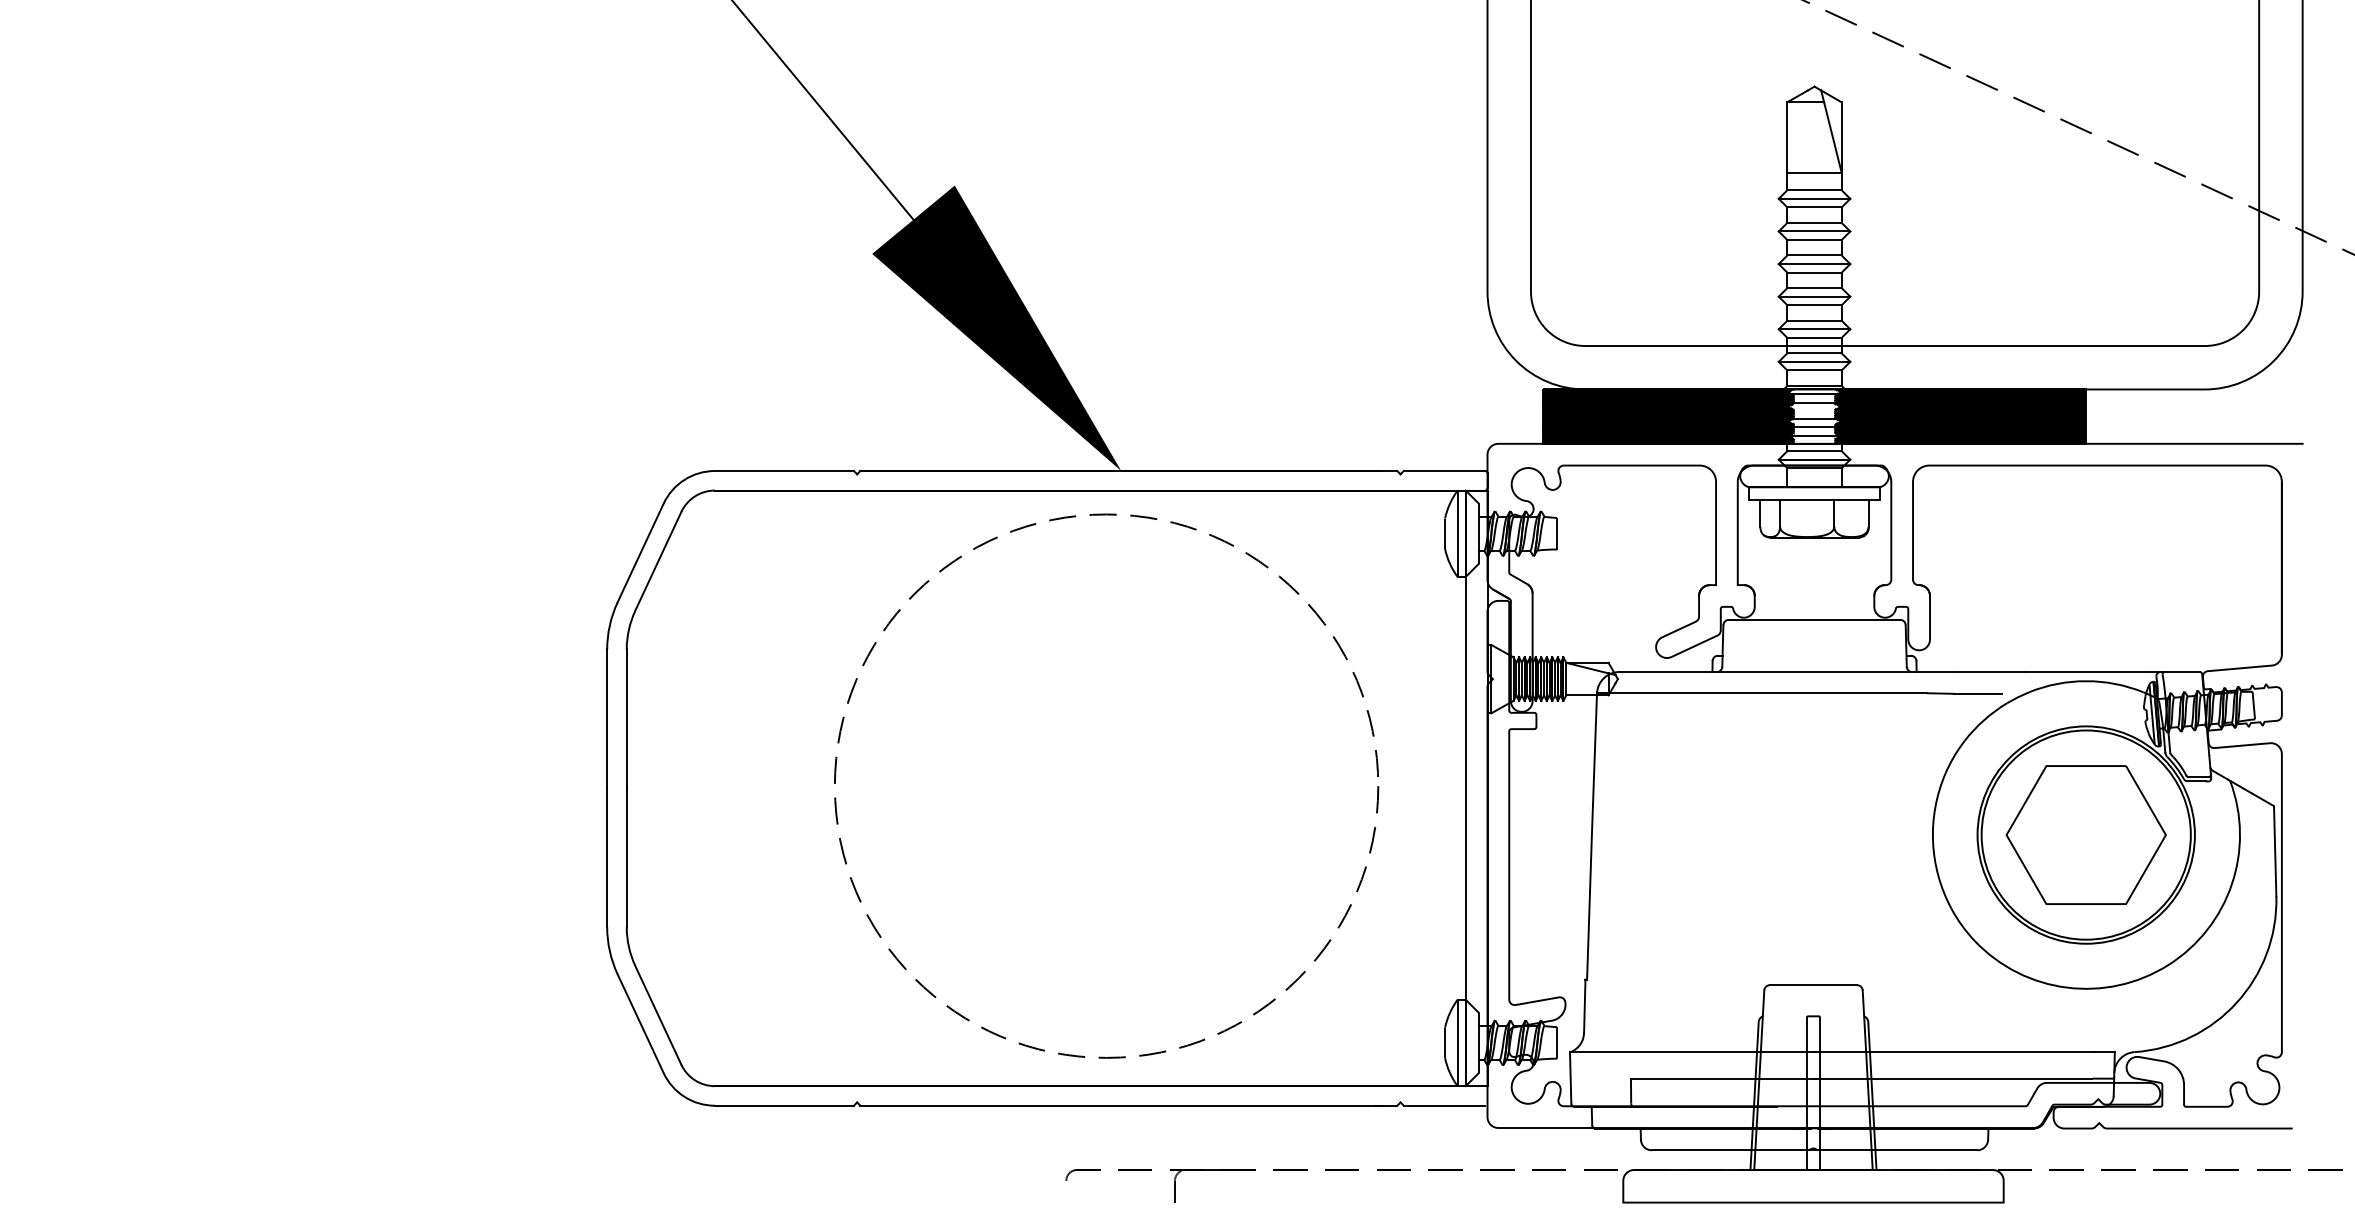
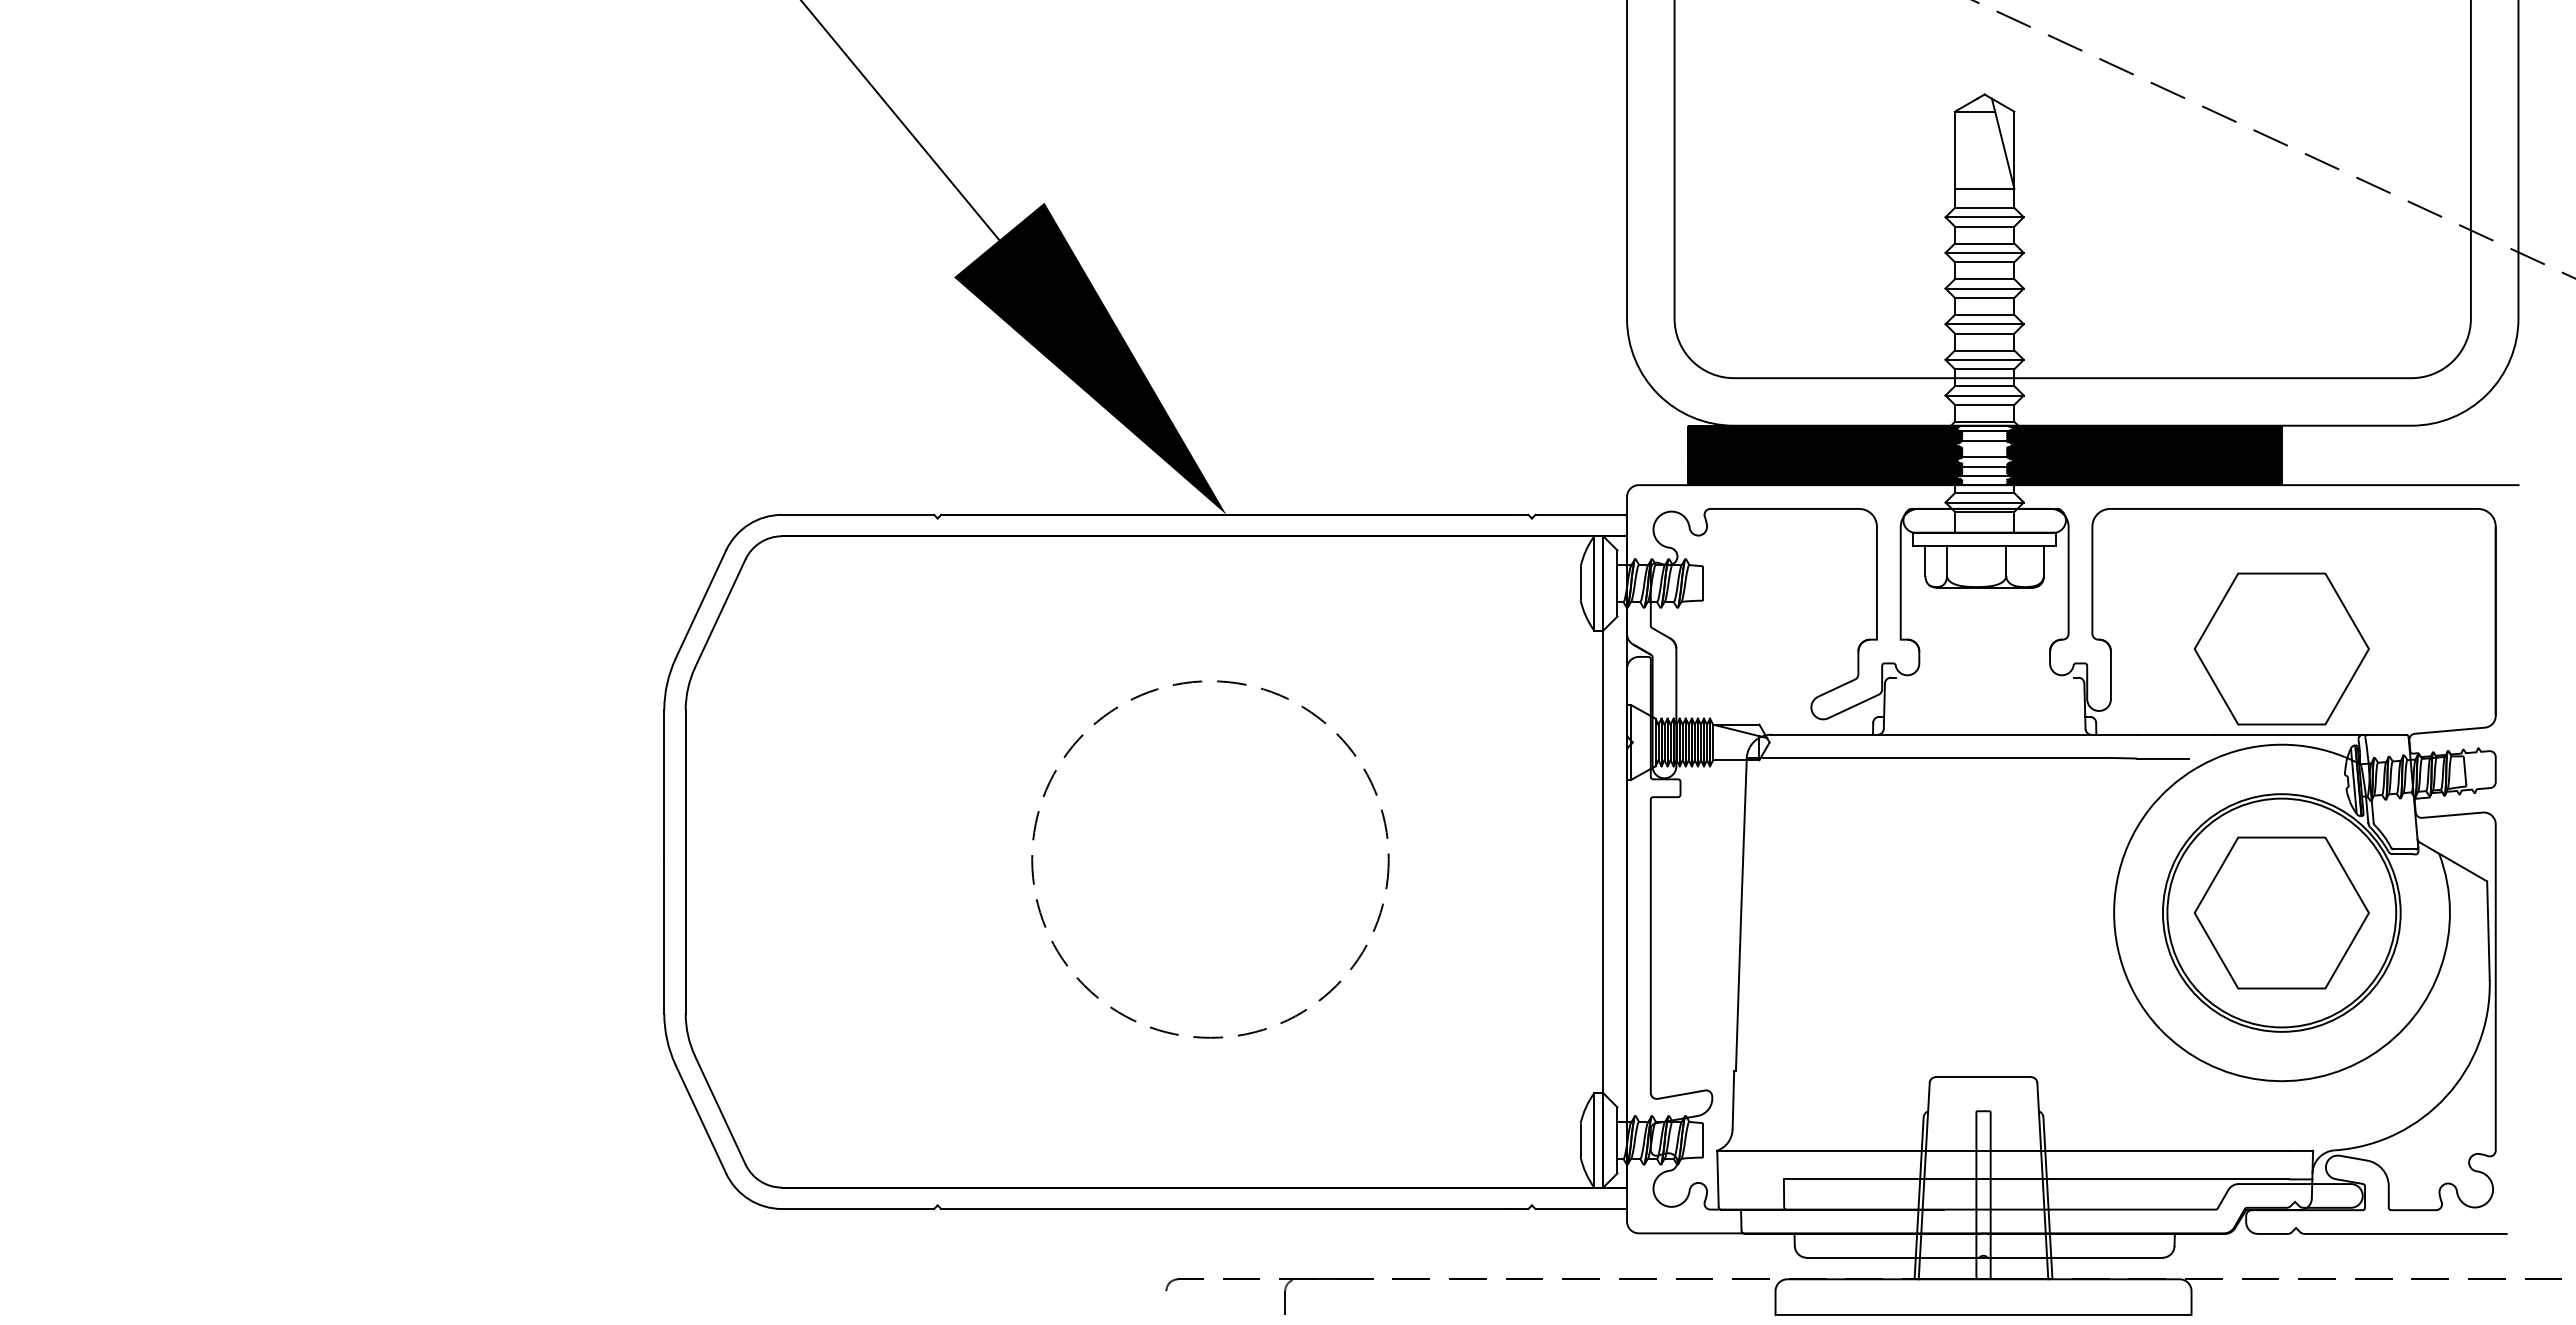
part: (2085, 593) -> (2281, 648), added
line: (1814, 619) -> (1984, 677), removed
circle: (1106, 786) -> (1210, 859), size x0.6

